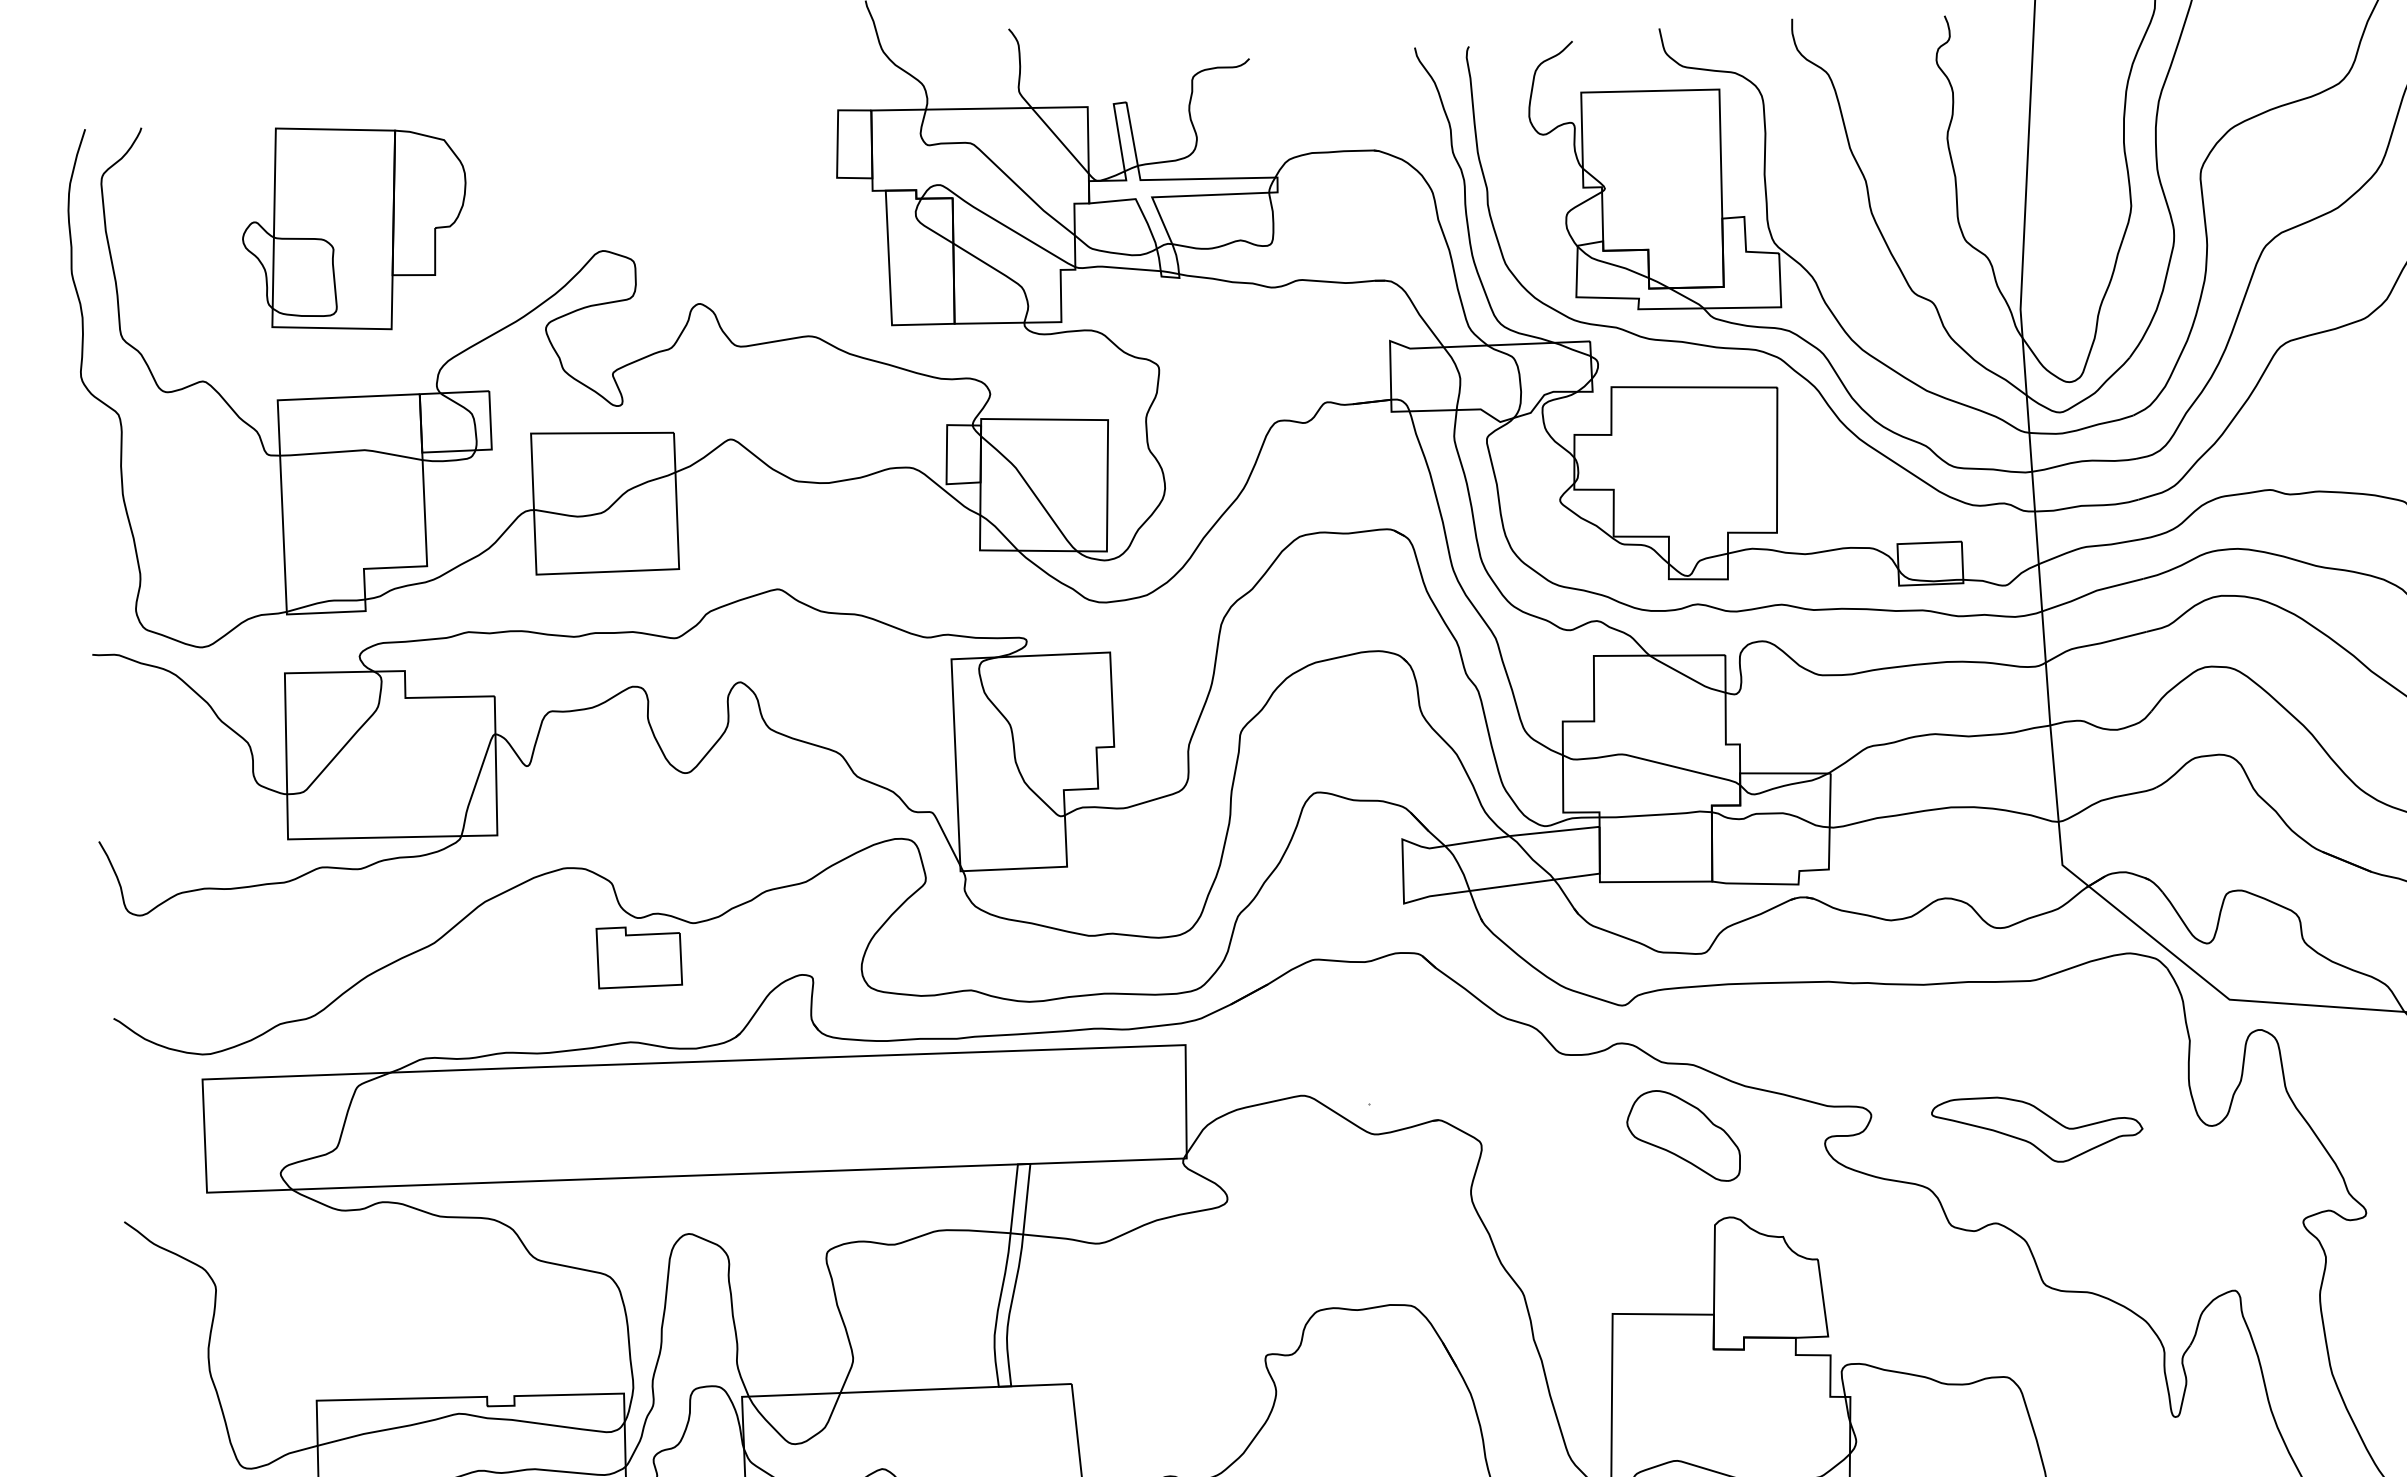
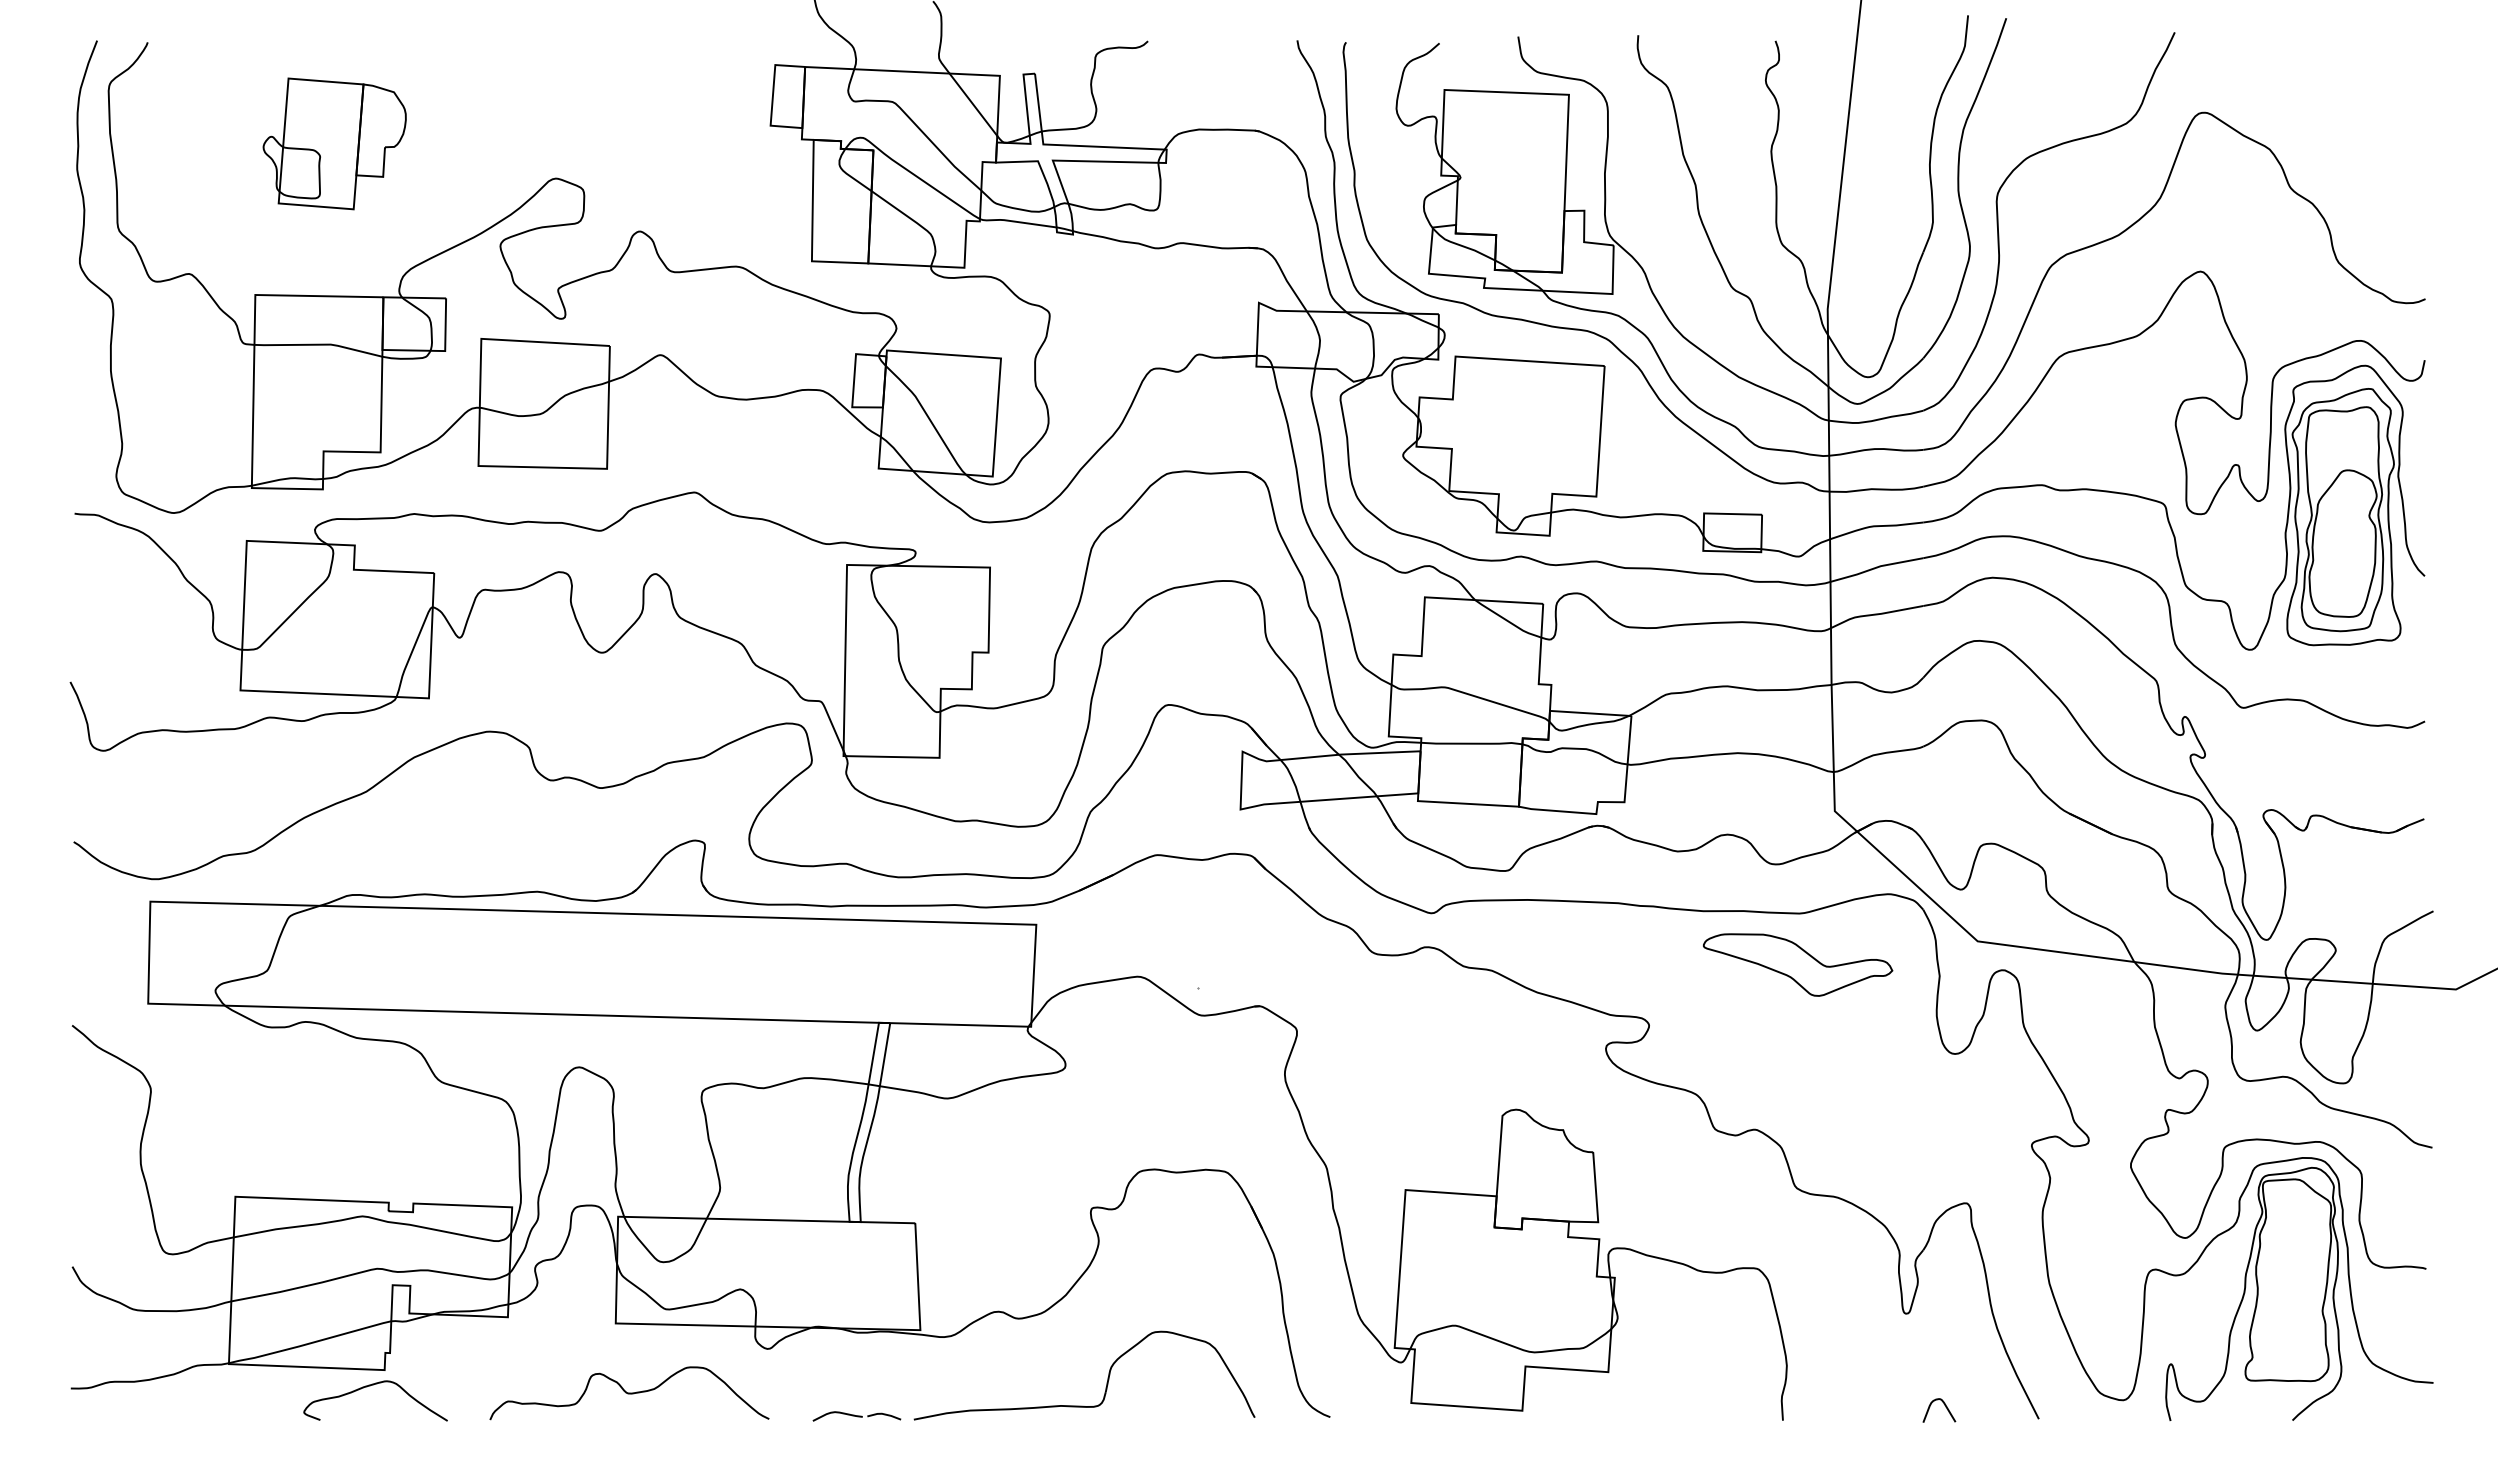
part: (355, 227) -> (334, 143), size x0.7
part: (638, 957) -> (549, 815), removed
part: (2038, 1128) -> (1798, 964), moved
part: (1682, 1136) -> (1478, 1034), removed

